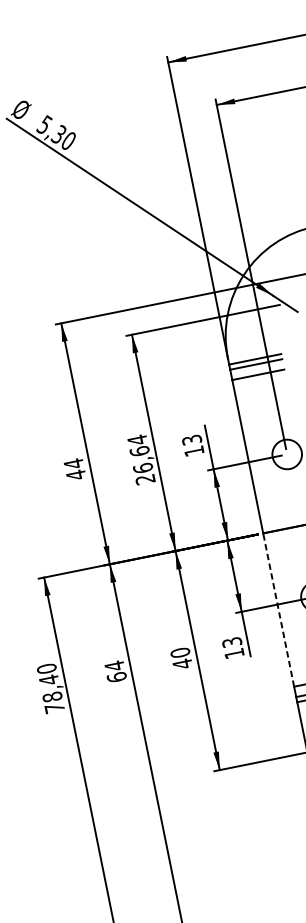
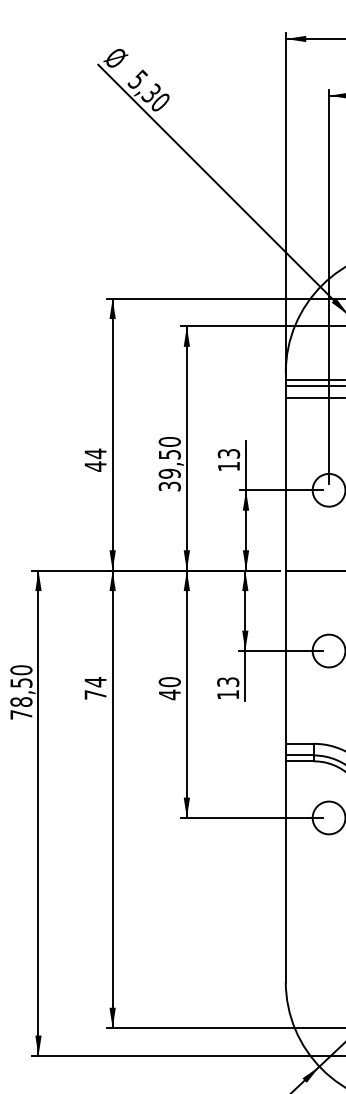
text: (141, 459) -> (169, 463), 26,64 -> 39,50
line: (278, 610) -> (285, 657), dashed -> solid
text: (116, 677) -> (95, 694), 64 -> 74
text: (49, 679) -> (21, 682), 78,40 -> 78,50

